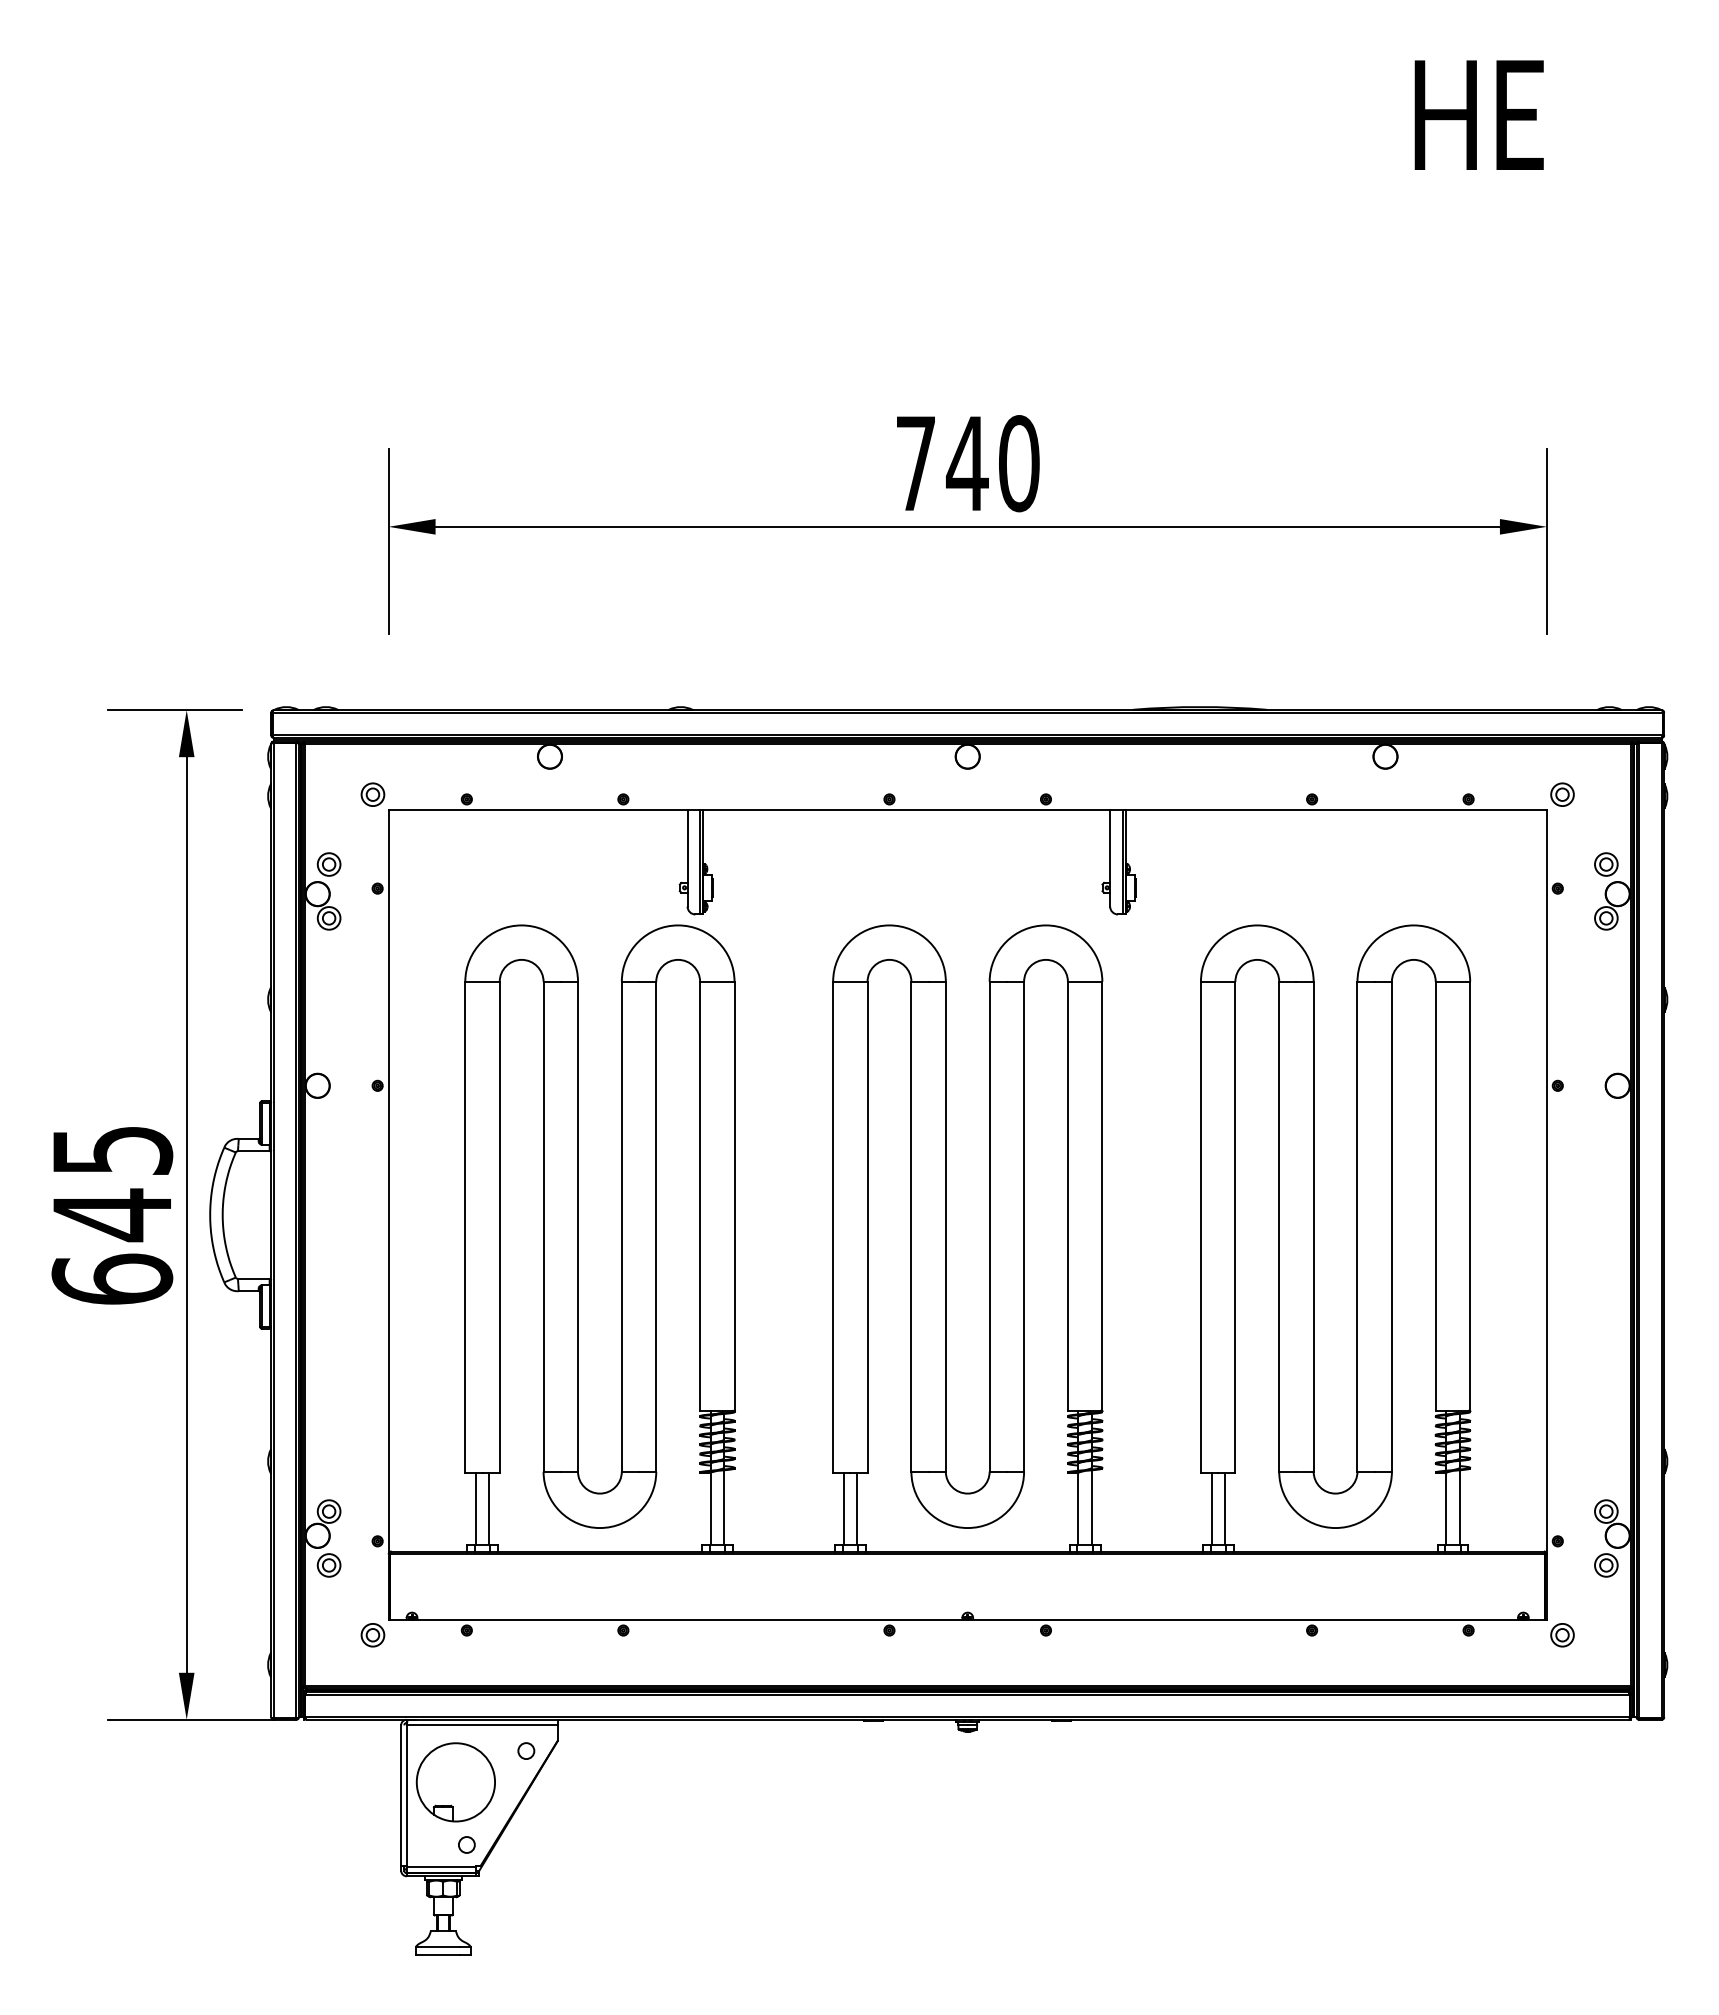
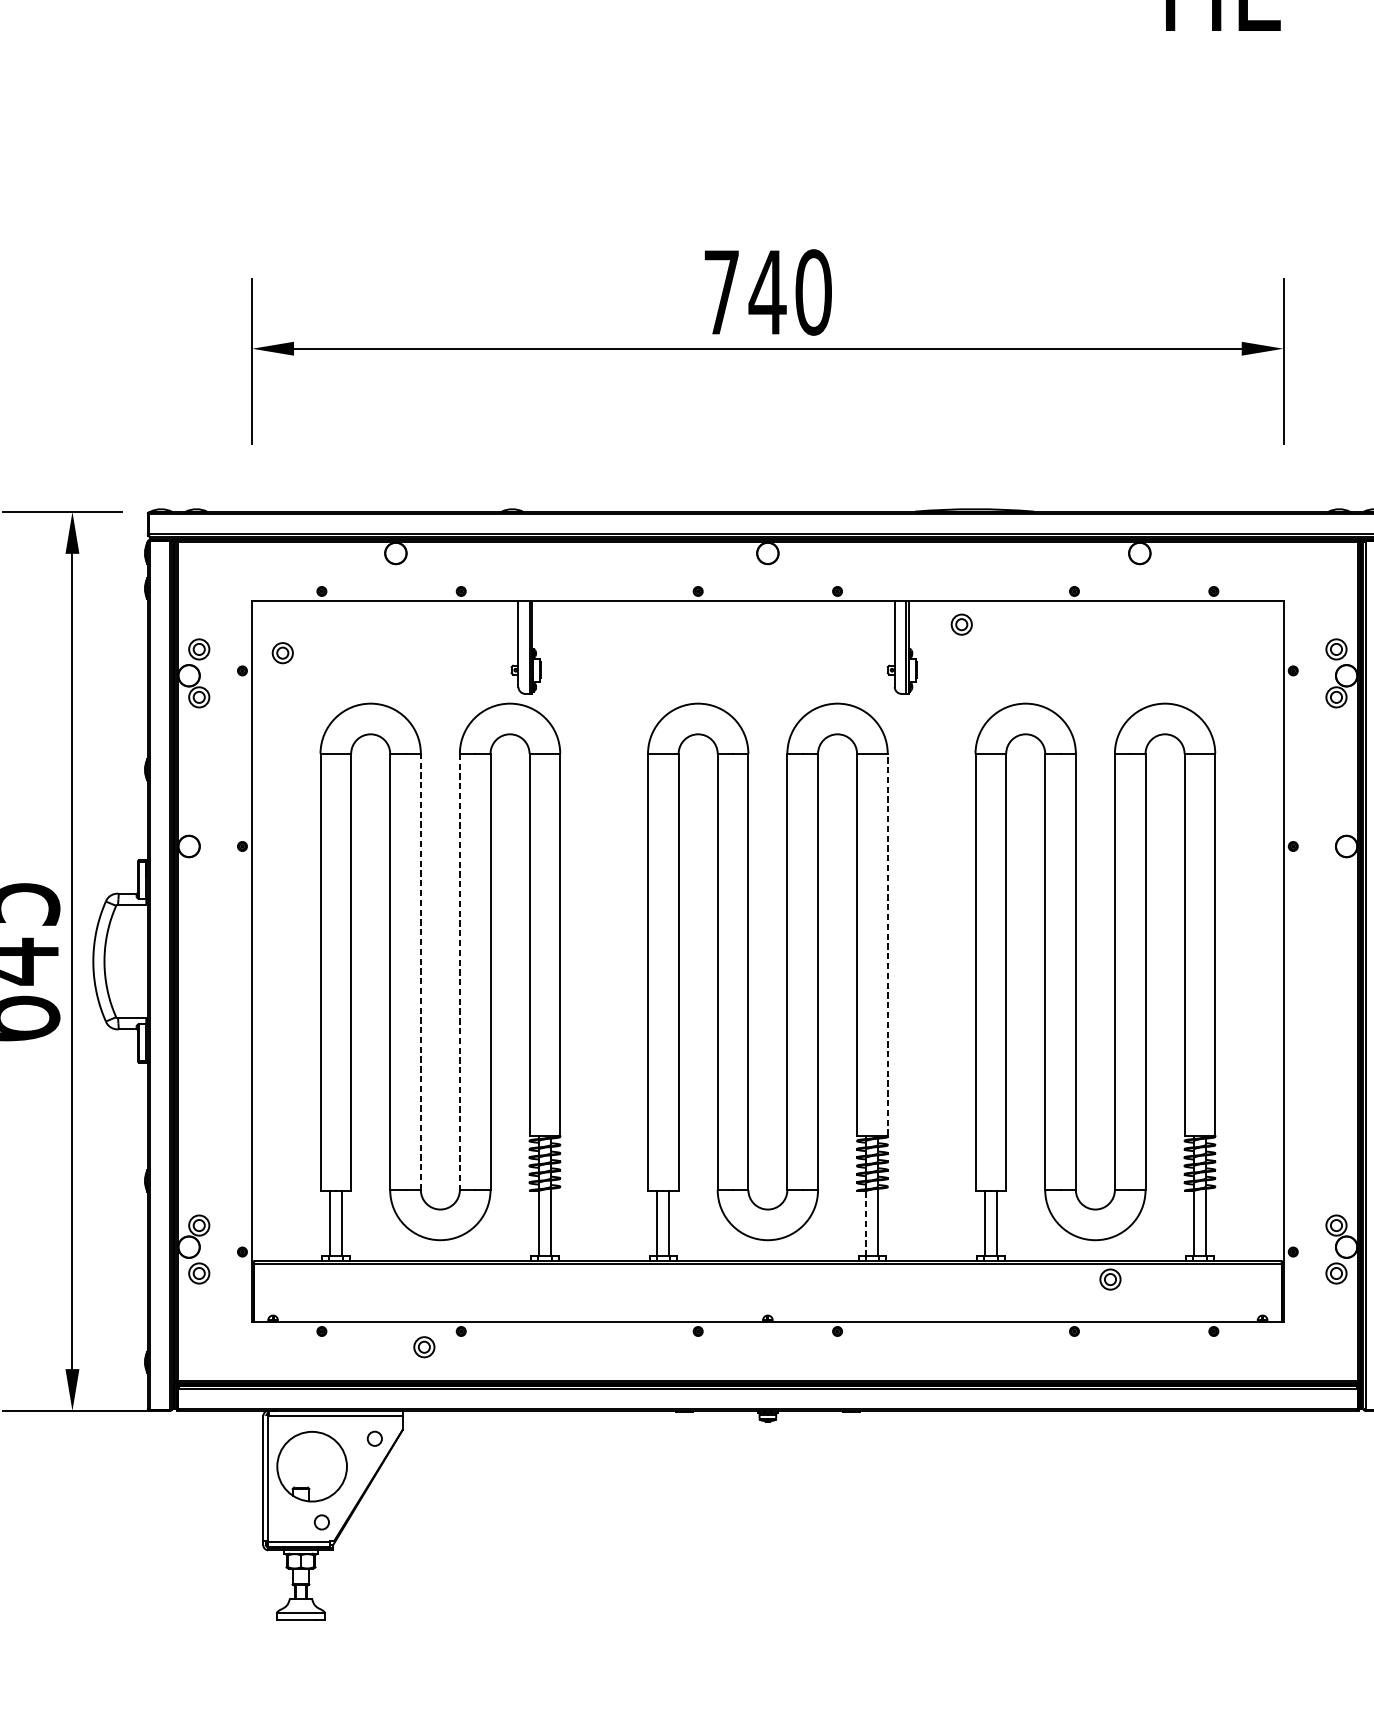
part: (372, 794) -> (282, 652), moved
part: (1562, 794) -> (961, 624), moved
line: (1102, 1195) -> (887, 944), solid -> dashed
line: (578, 1226) -> (421, 971), solid -> dashed
line: (621, 1226) -> (459, 971), solid -> dashed
line: (1078, 1509) -> (866, 1223), solid -> dashed
part: (372, 1635) -> (423, 1347), moved
part: (1562, 1635) -> (1110, 1279), moved

